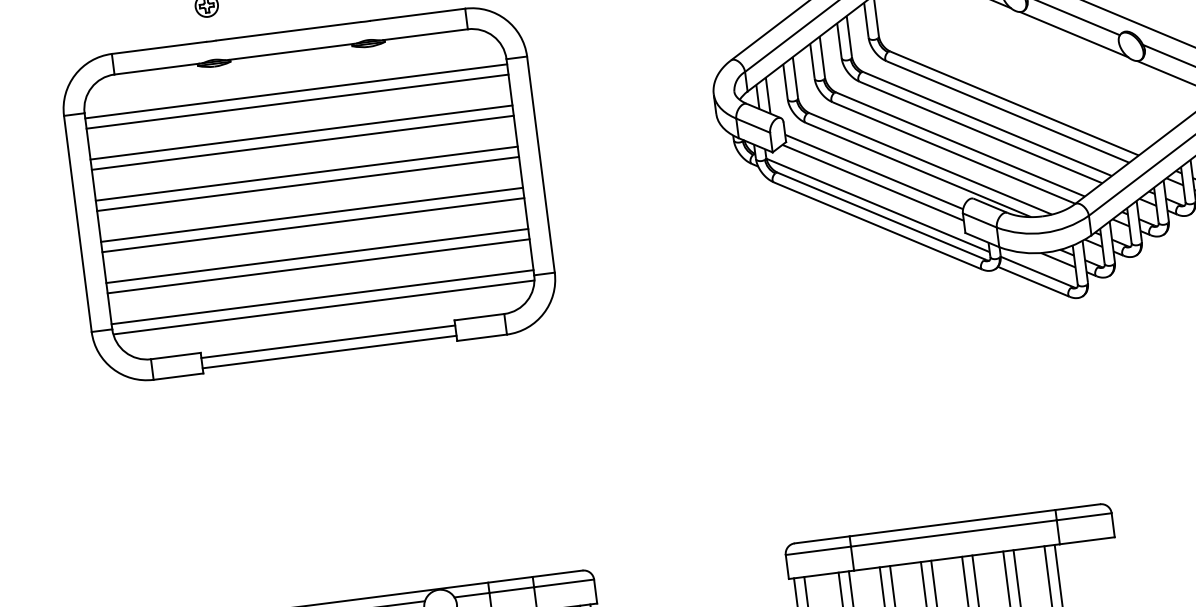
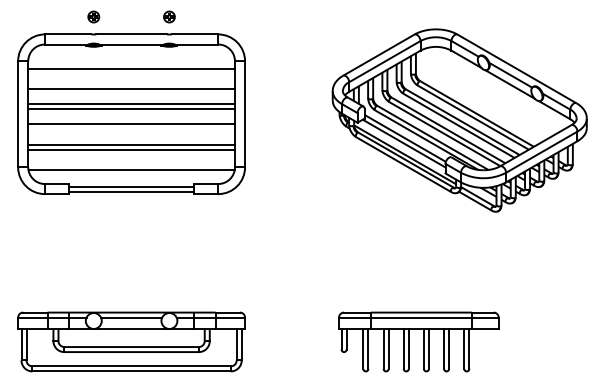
line: (295, 90) -> (131, 63), removed
line: (301, 133) -> (131, 84), removed
line: (313, 225) -> (131, 129), removed
line: (322, 296) -> (131, 164), removed

